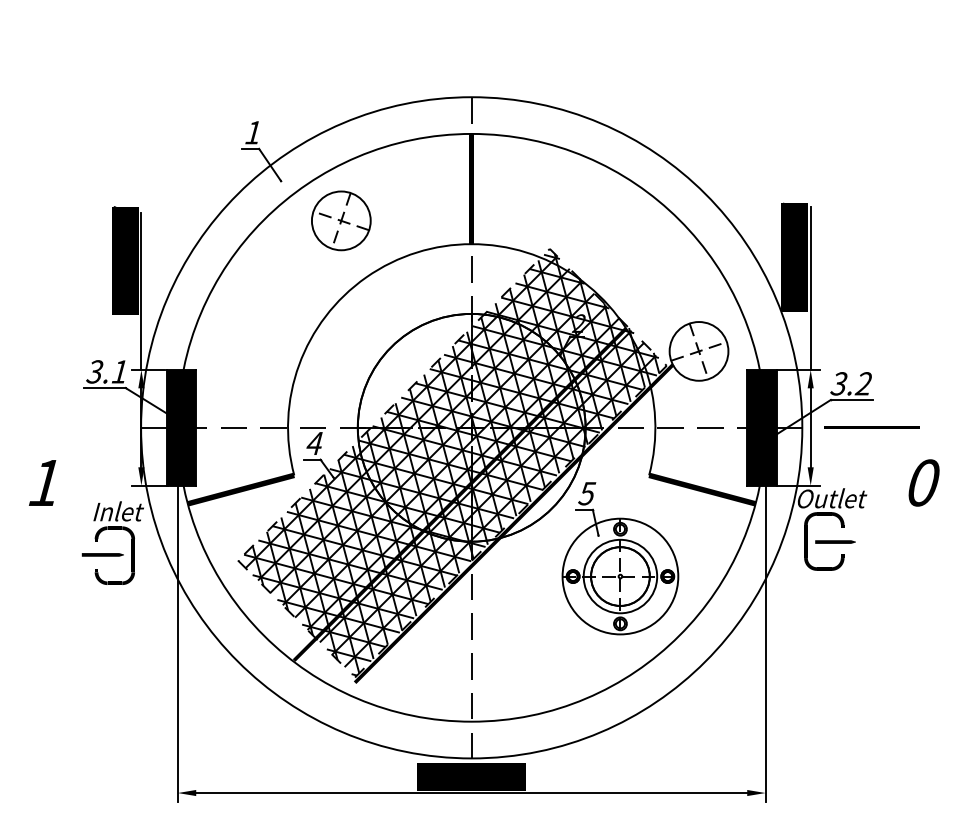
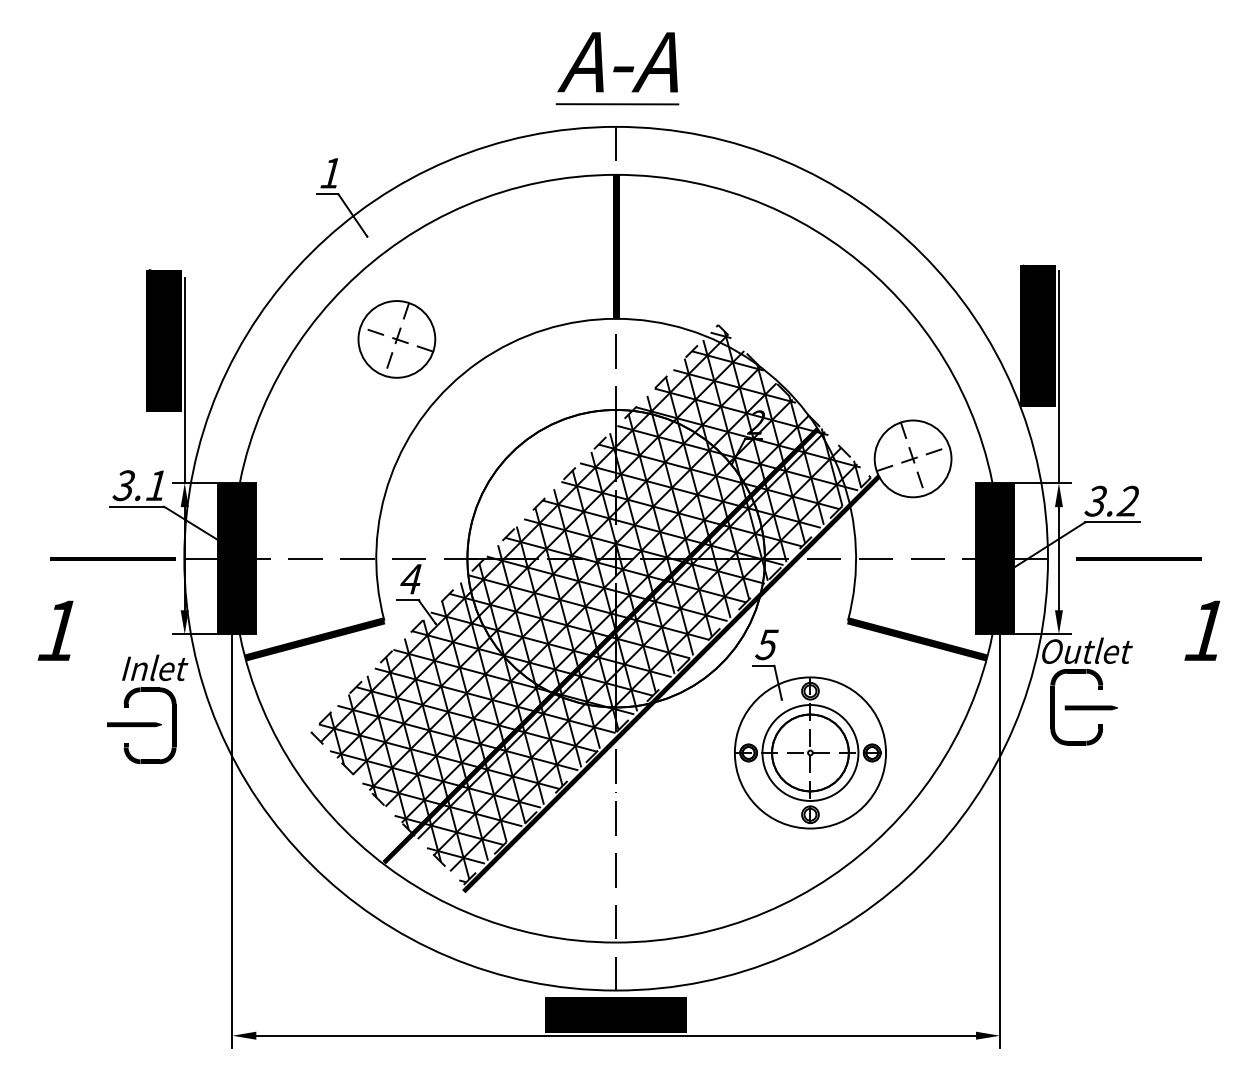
part: (472, 52) -> (617, 68), added
part: (341, 220) -> (396, 339), moved
line: (86, 427) -> (112, 558), added
text: (922, 482) -> (1205, 630), 0 -> 1

